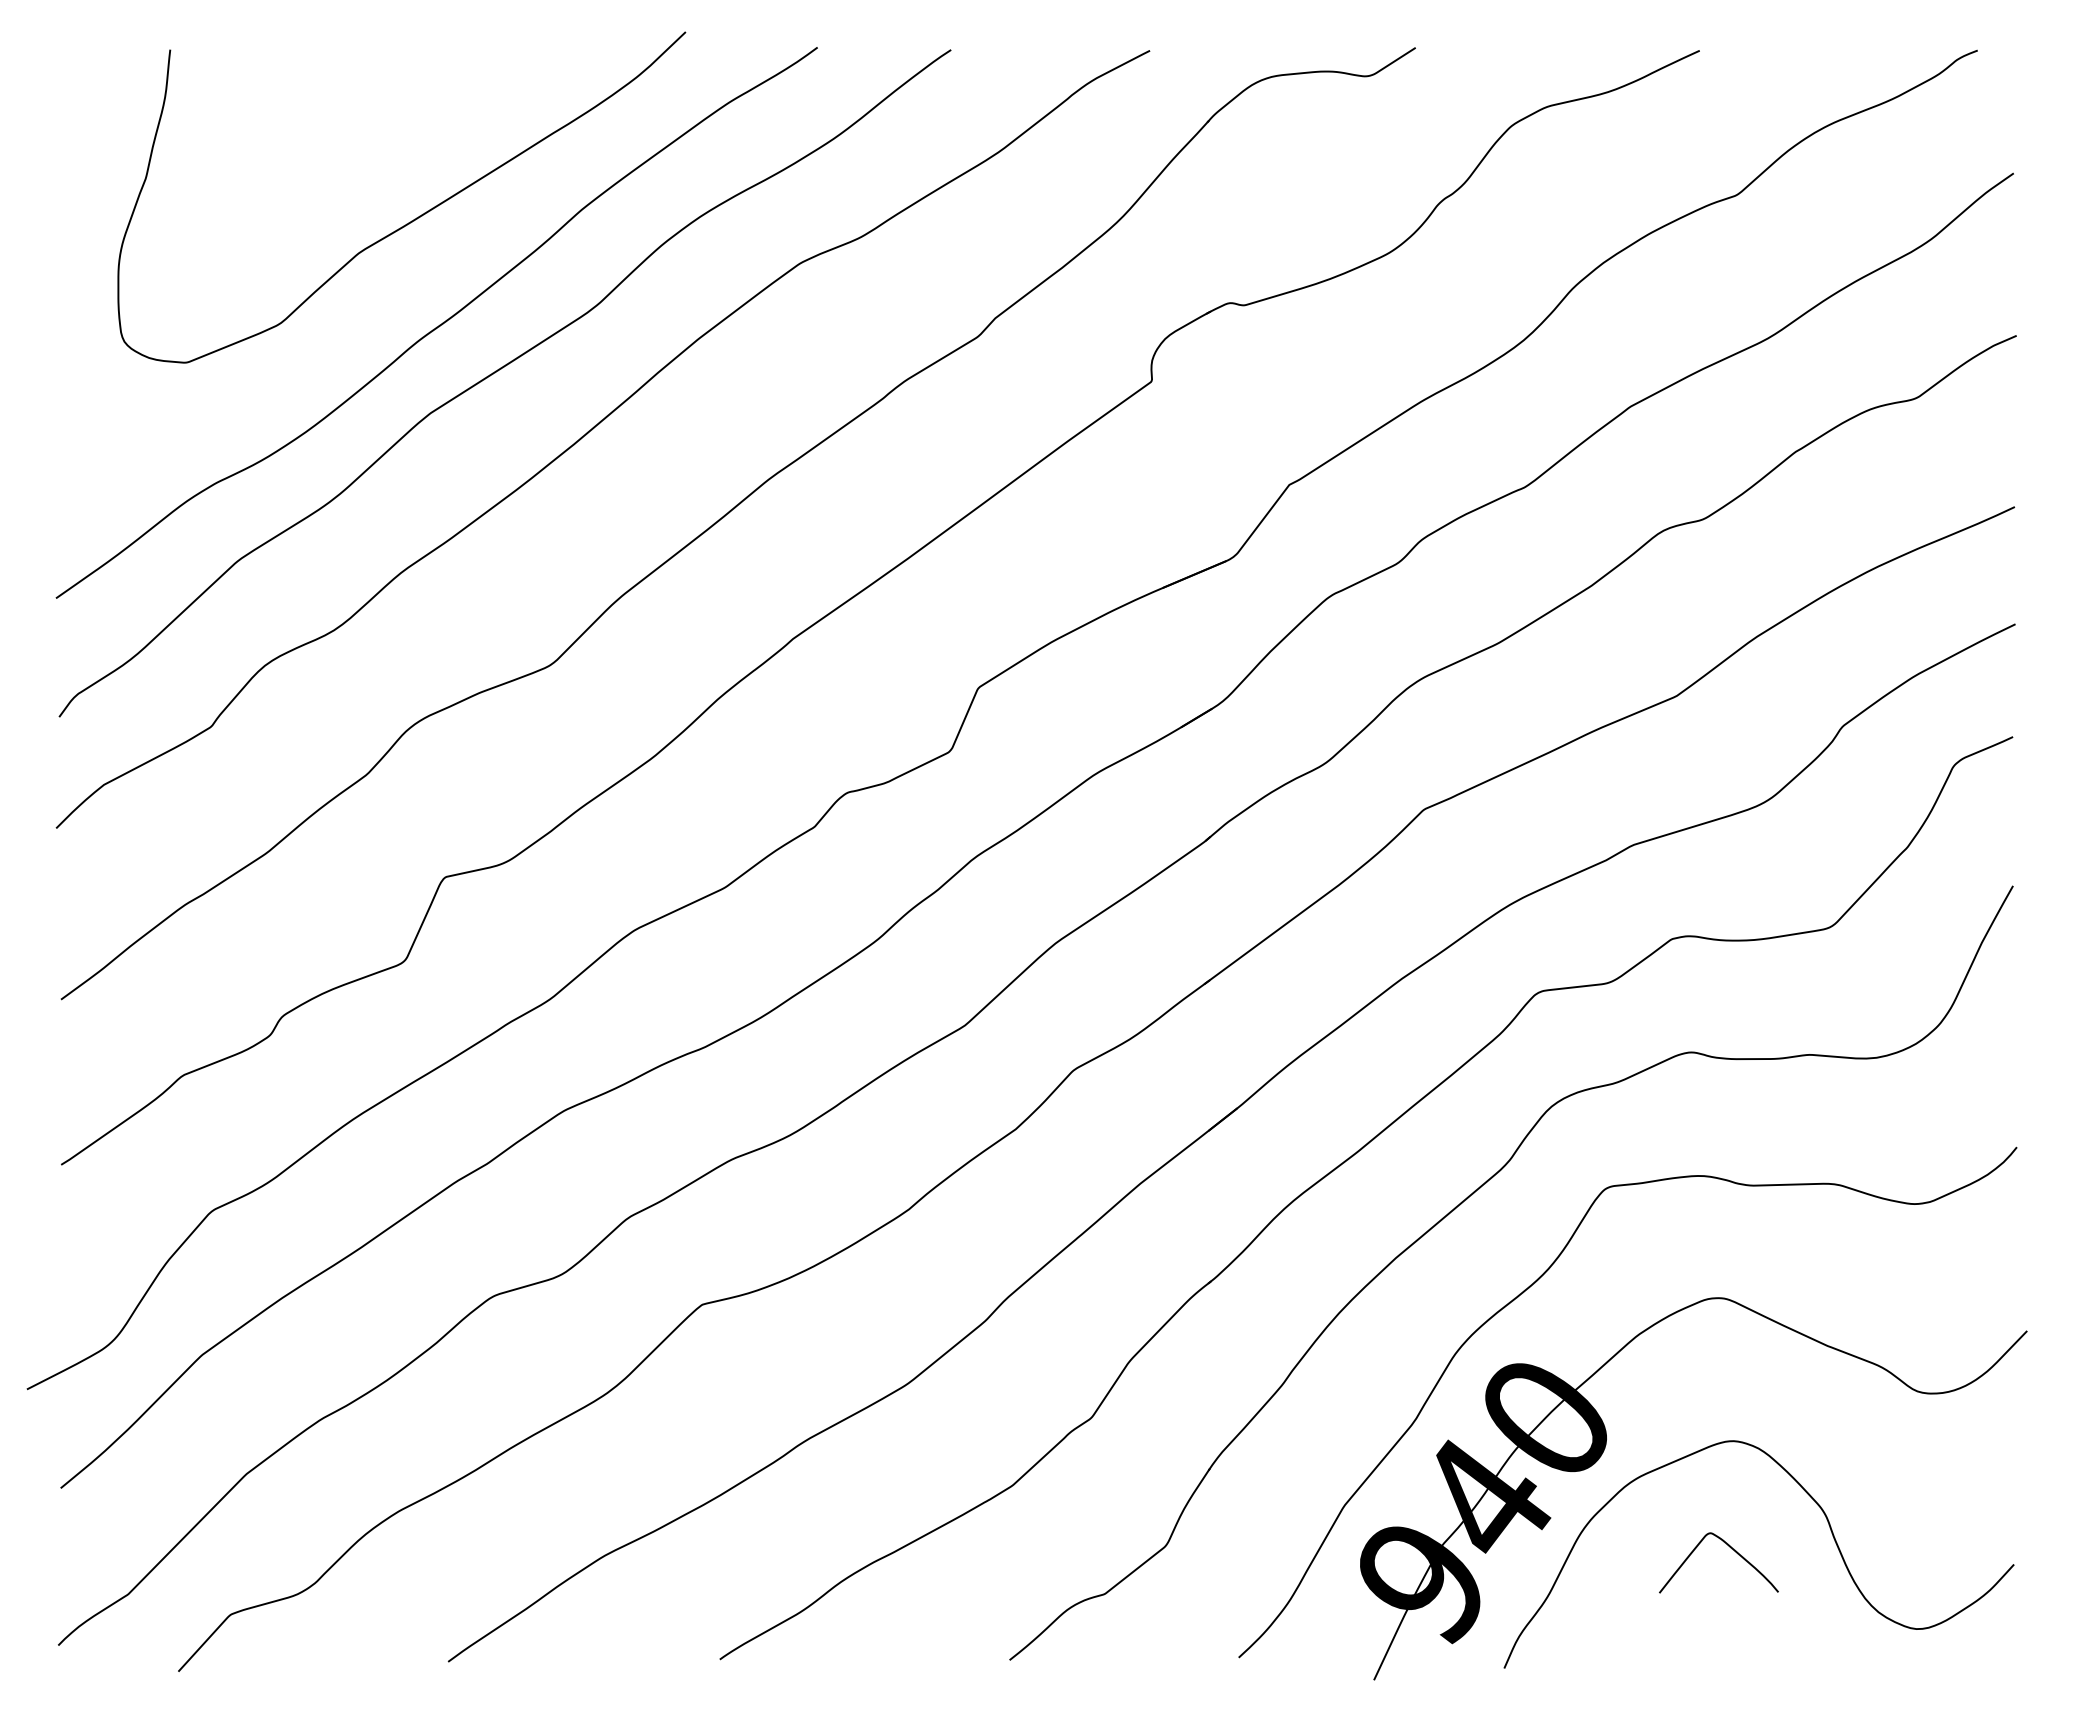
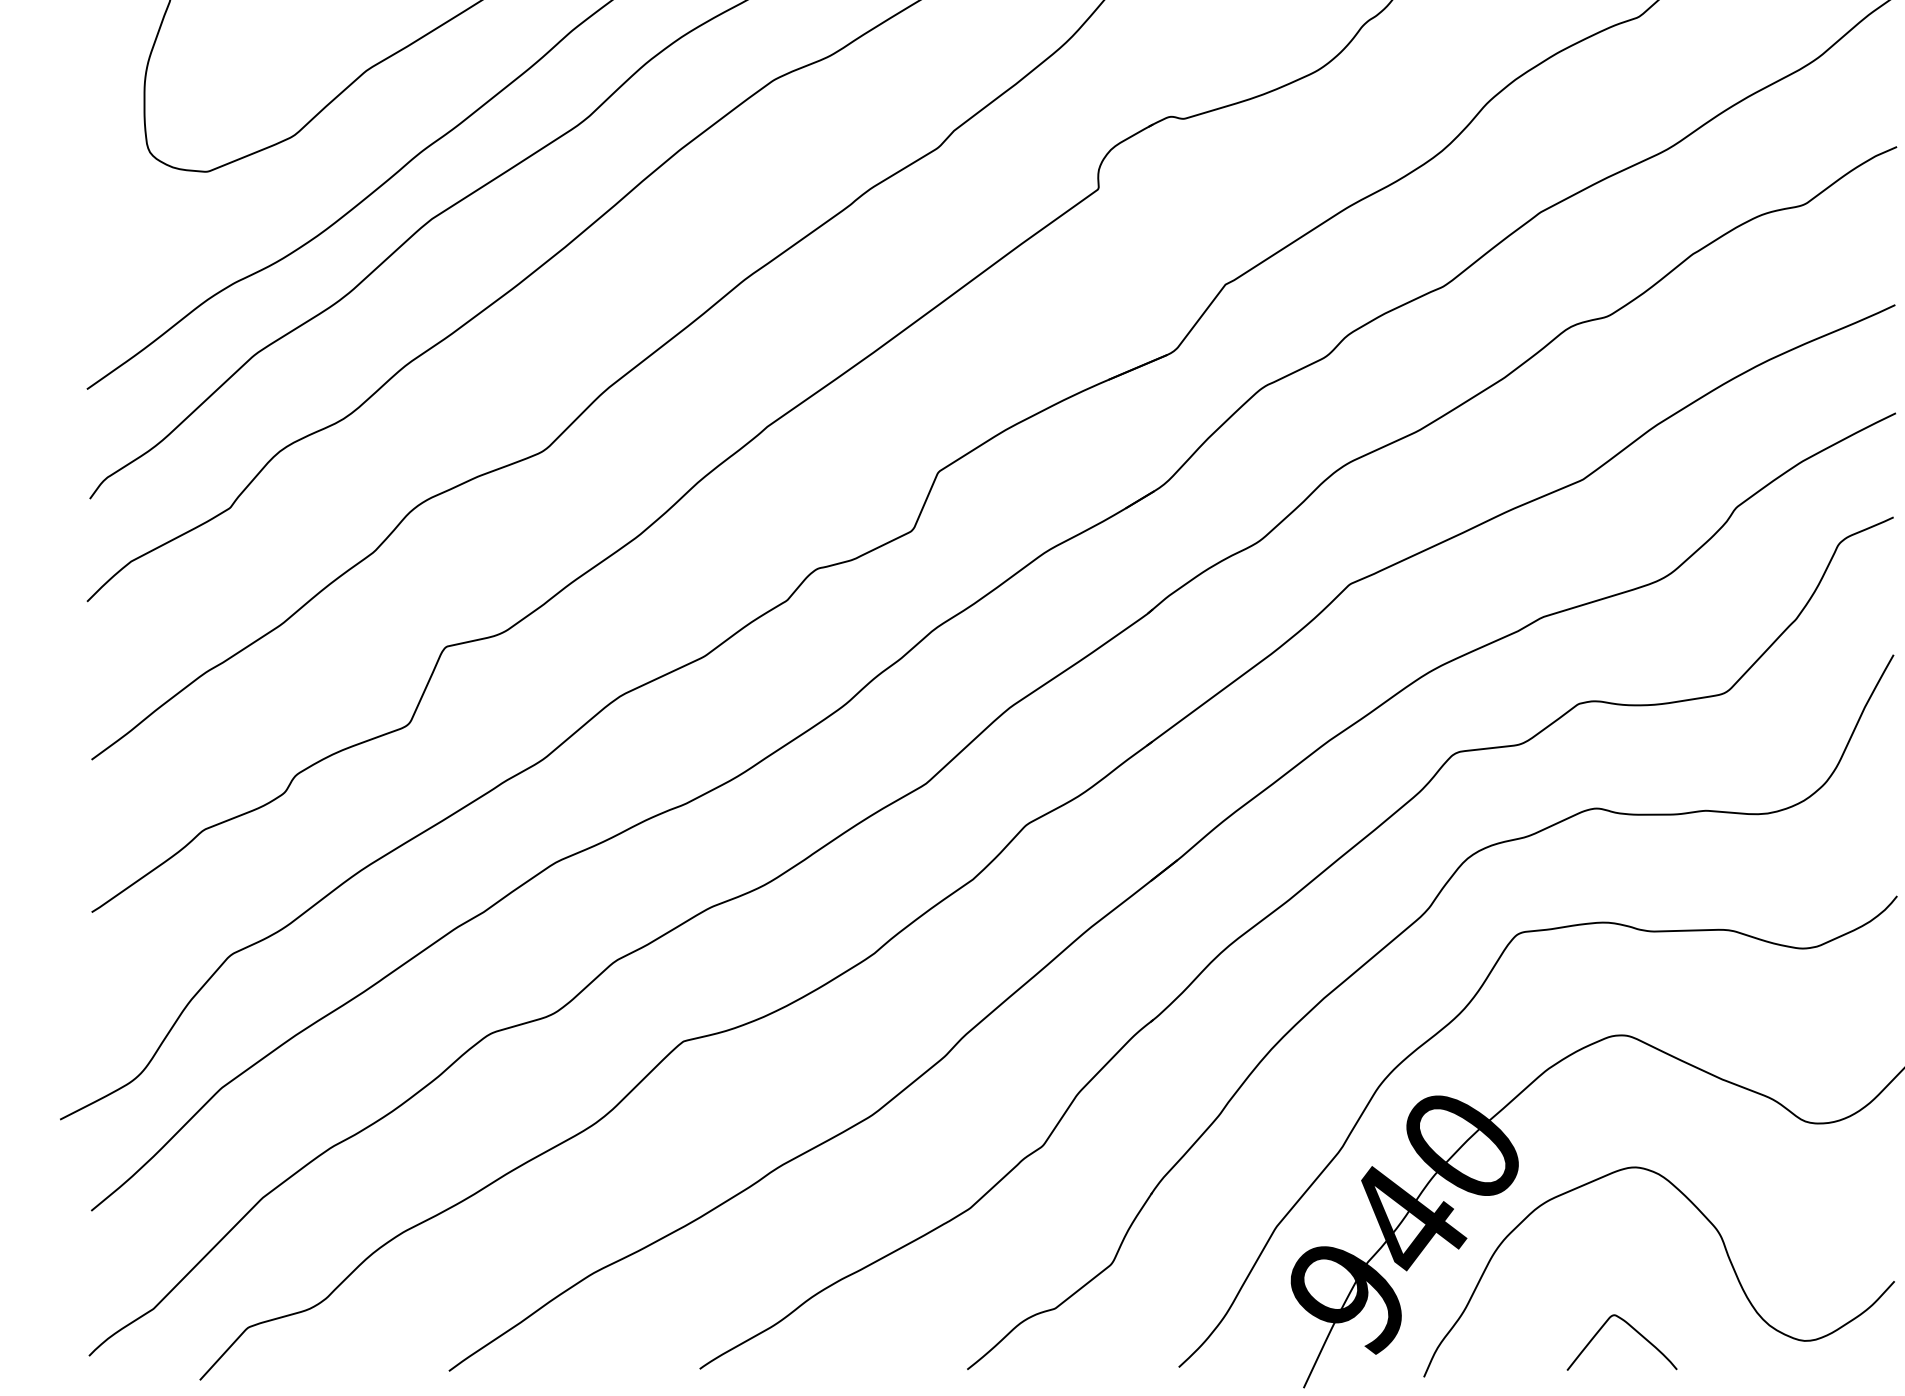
curve: (1730, 1548) -> (1632, 1329), moved

